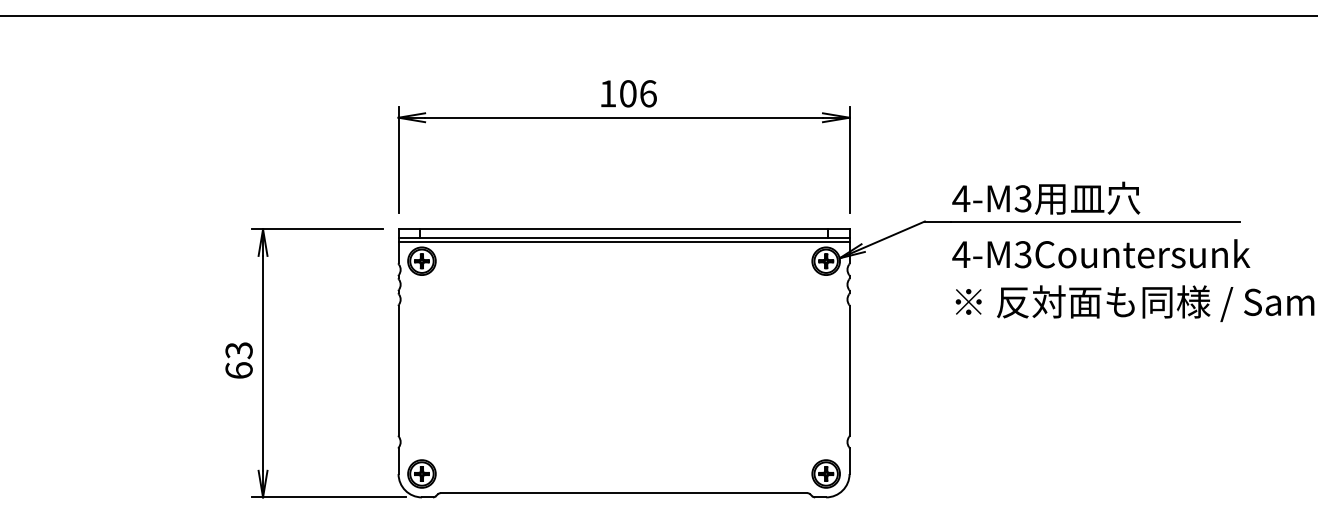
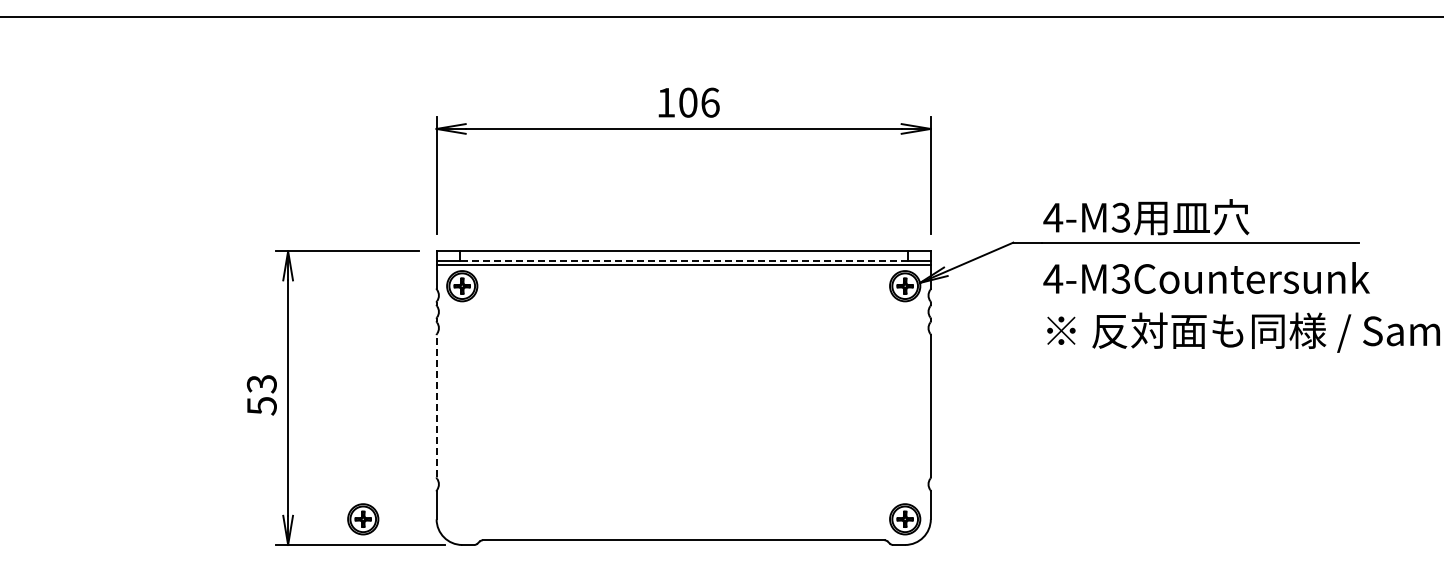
line: (623, 237) -> (683, 260), solid -> dashed
text: (238, 370) -> (261, 405), 63 -> 53
line: (398, 370) -> (436, 405), solid -> dashed
part: (422, 474) -> (363, 519), moved

